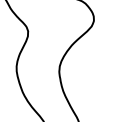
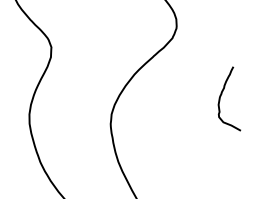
curve: (118, 56) -> (223, 95), added

